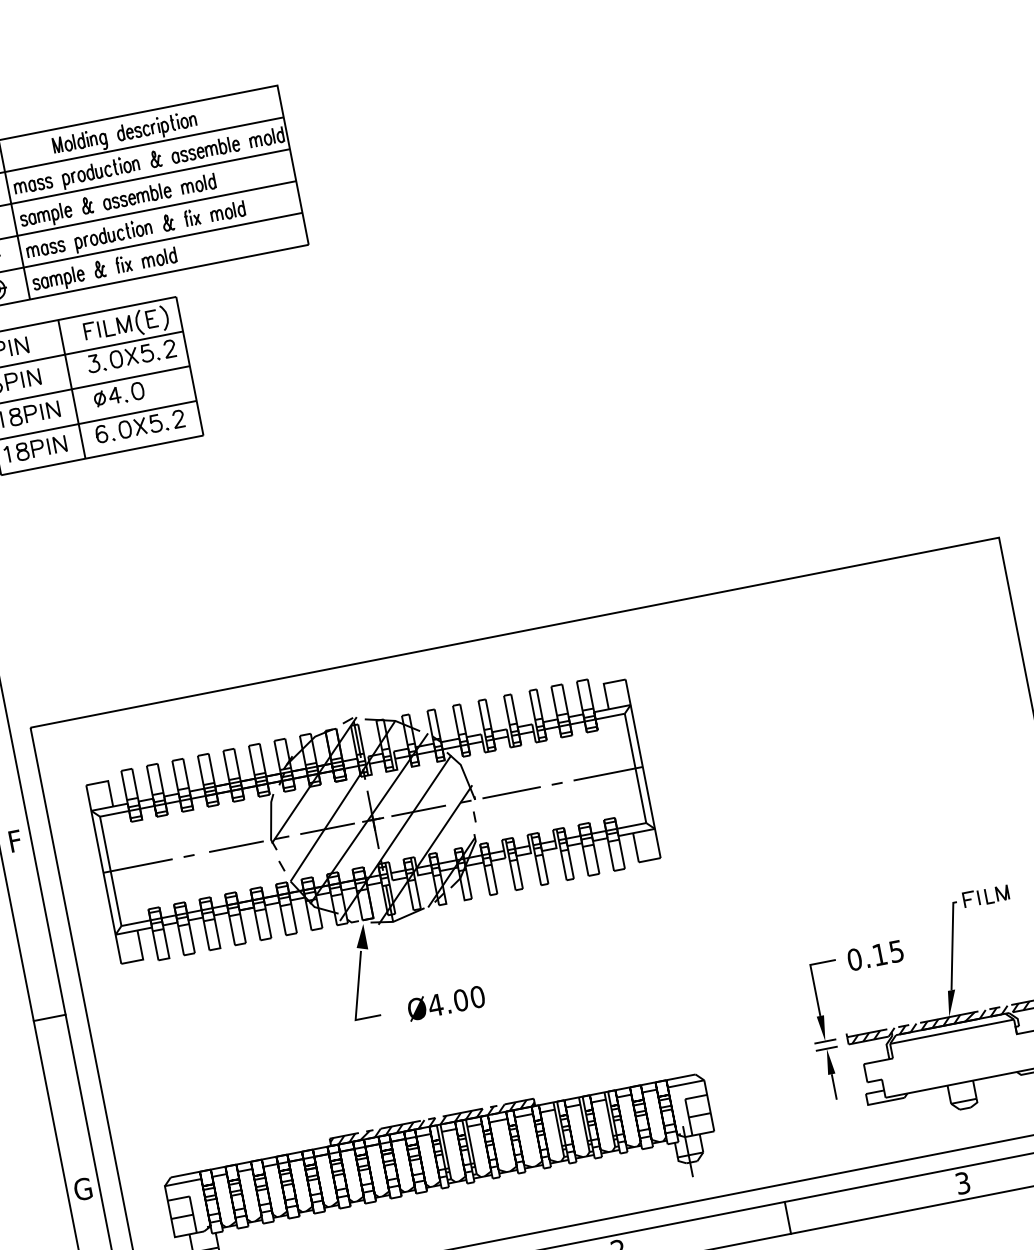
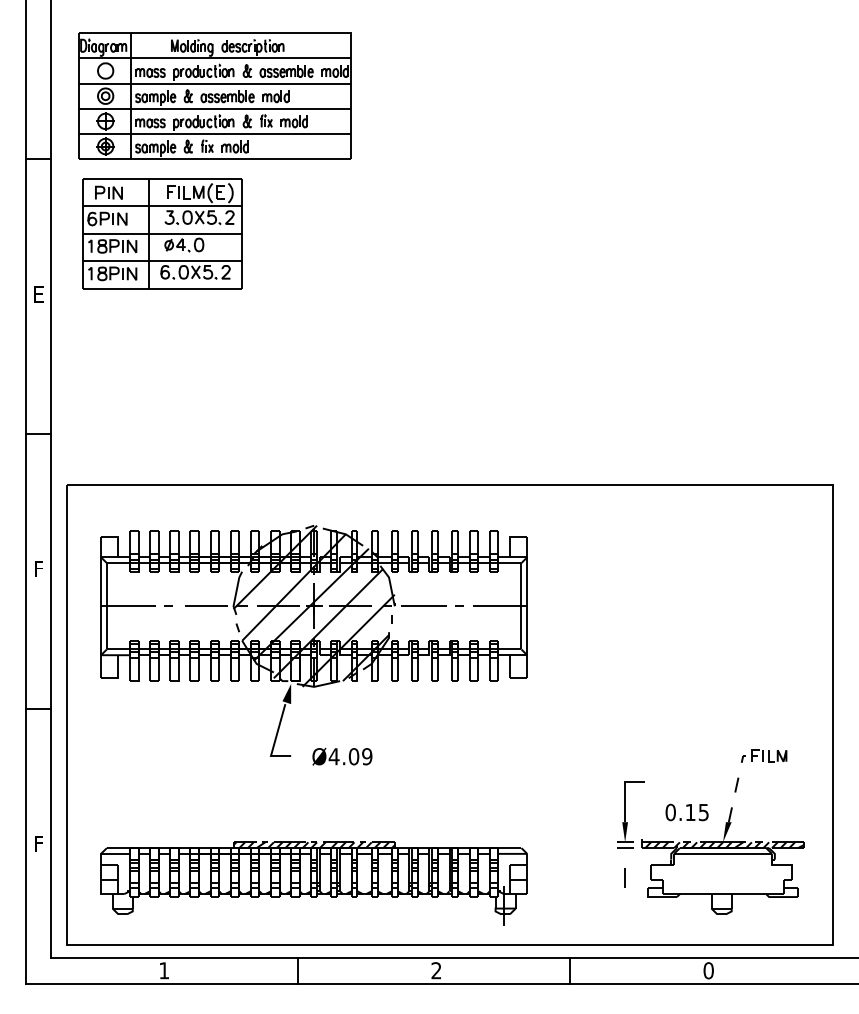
line: (952, 944) -> (736, 787), solid -> dashed
text: (874, 955) -> (686, 812), moved
text: (477, 996) -> (367, 756), Ø4.00 -> Ø4.09
fill: (829, 1061) -> (625, 858), removed
text: (962, 1182) -> (708, 970), 3 -> 0
text: (81, 1188) -> (37, 843), G -> F

